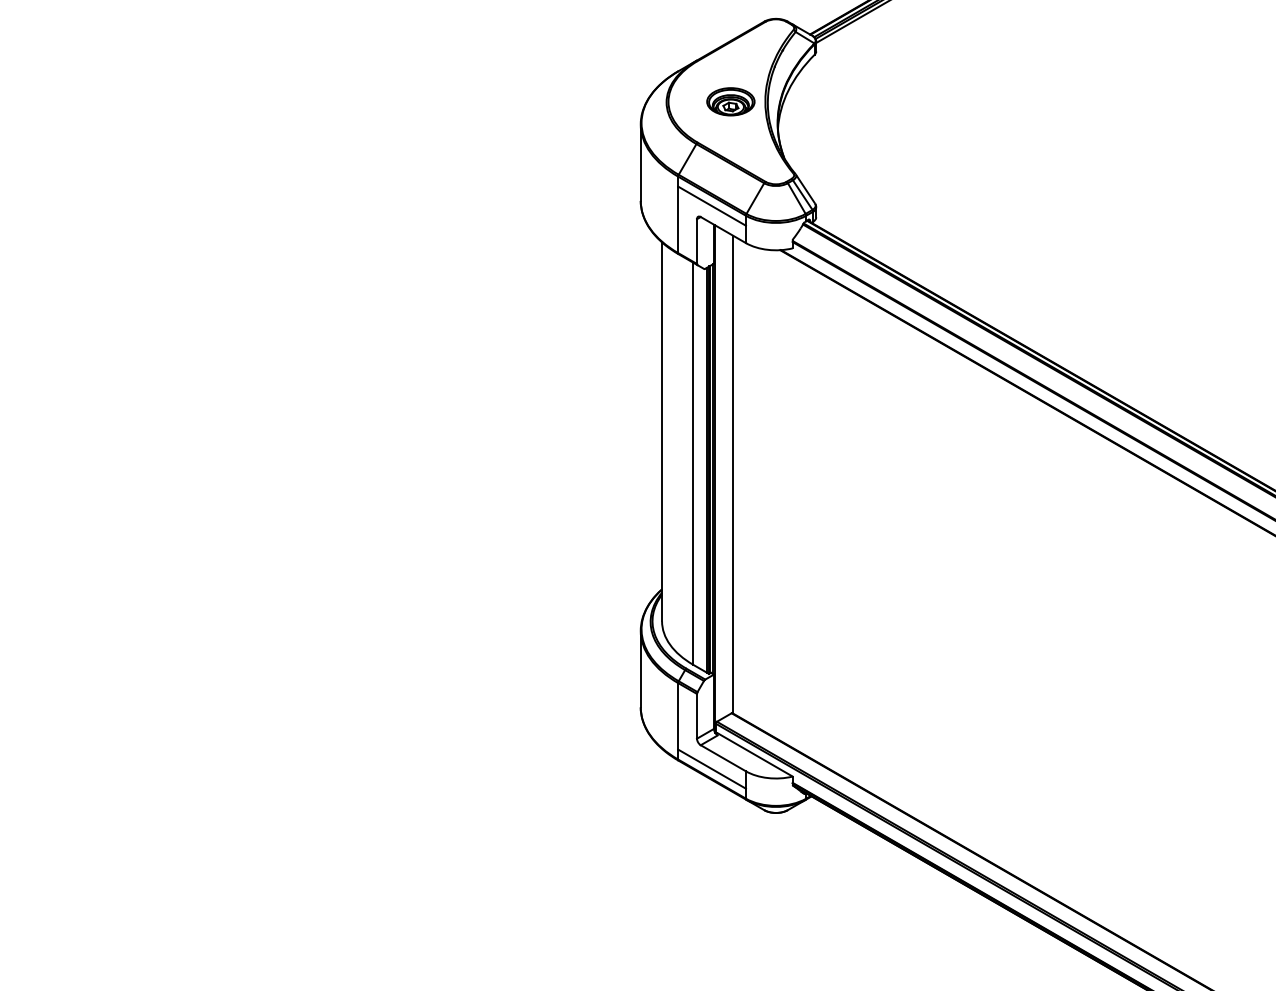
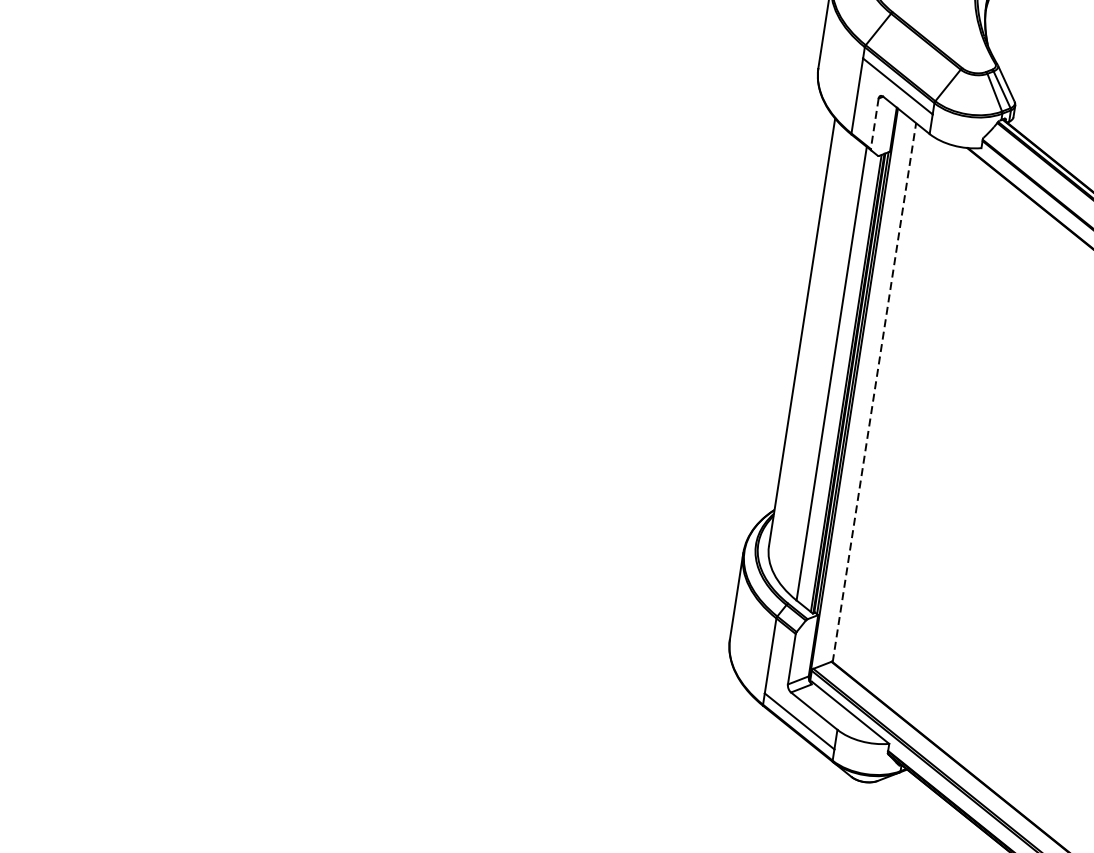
line: (697, 242) -> (875, 124), solid -> dashed
line: (732, 474) -> (874, 392), solid -> dashed

